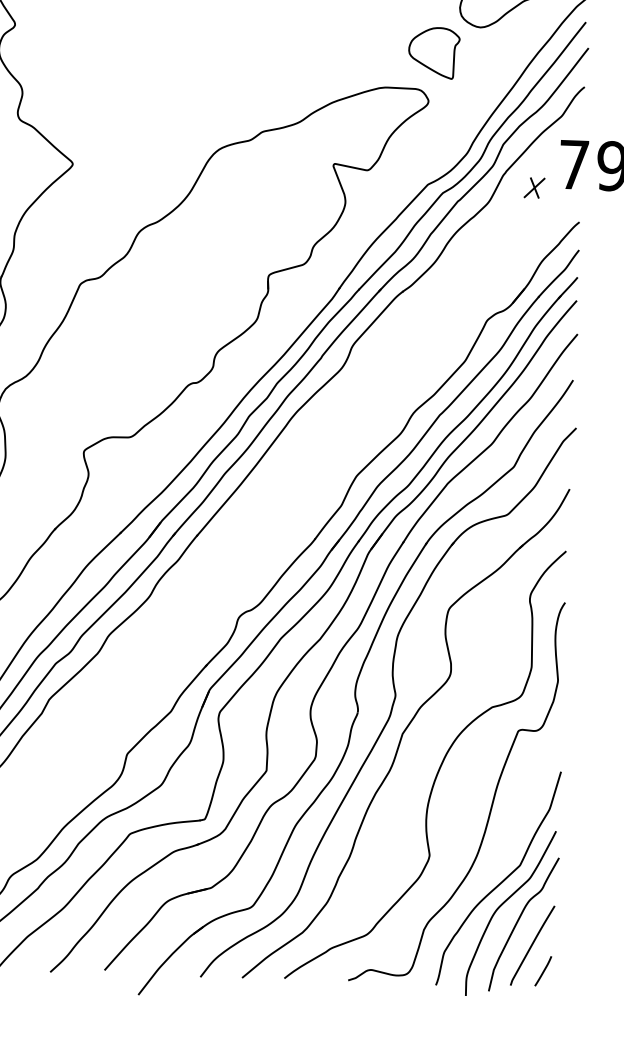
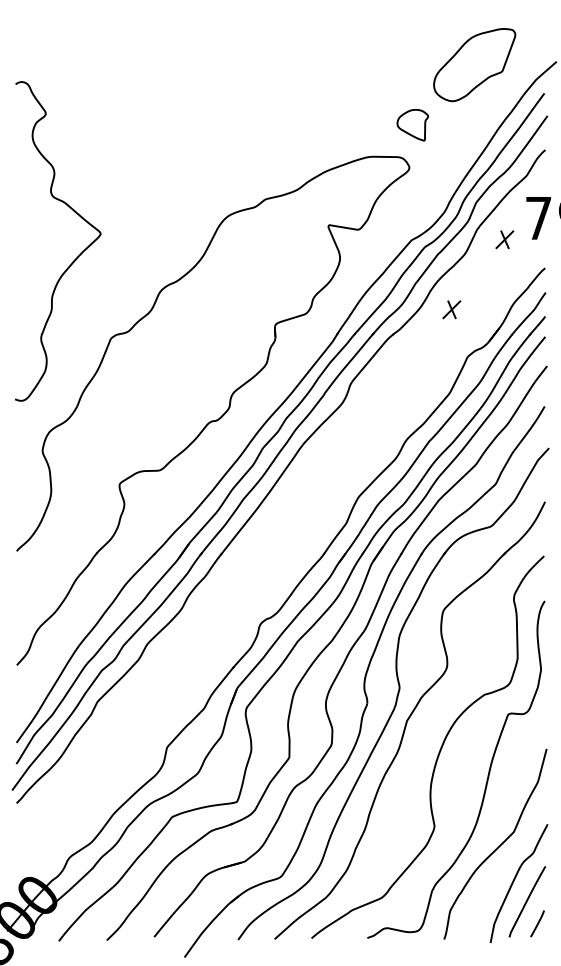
part: (433, 53) -> (412, 125), size x0.7
part: (470, 265) -> (451, 309), added
curve: (500, 907) -> (498, 869), removed

